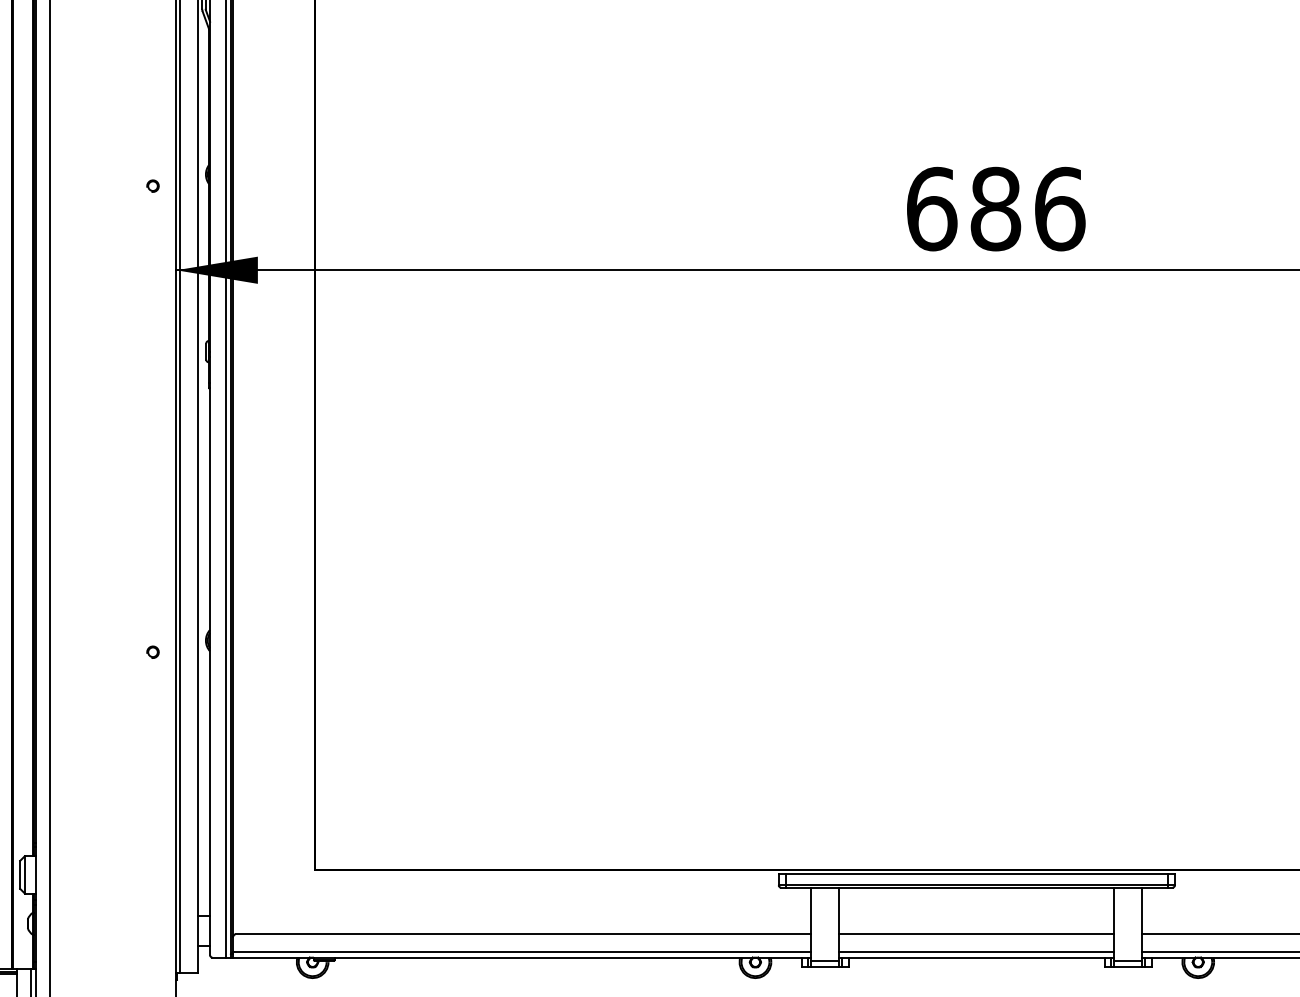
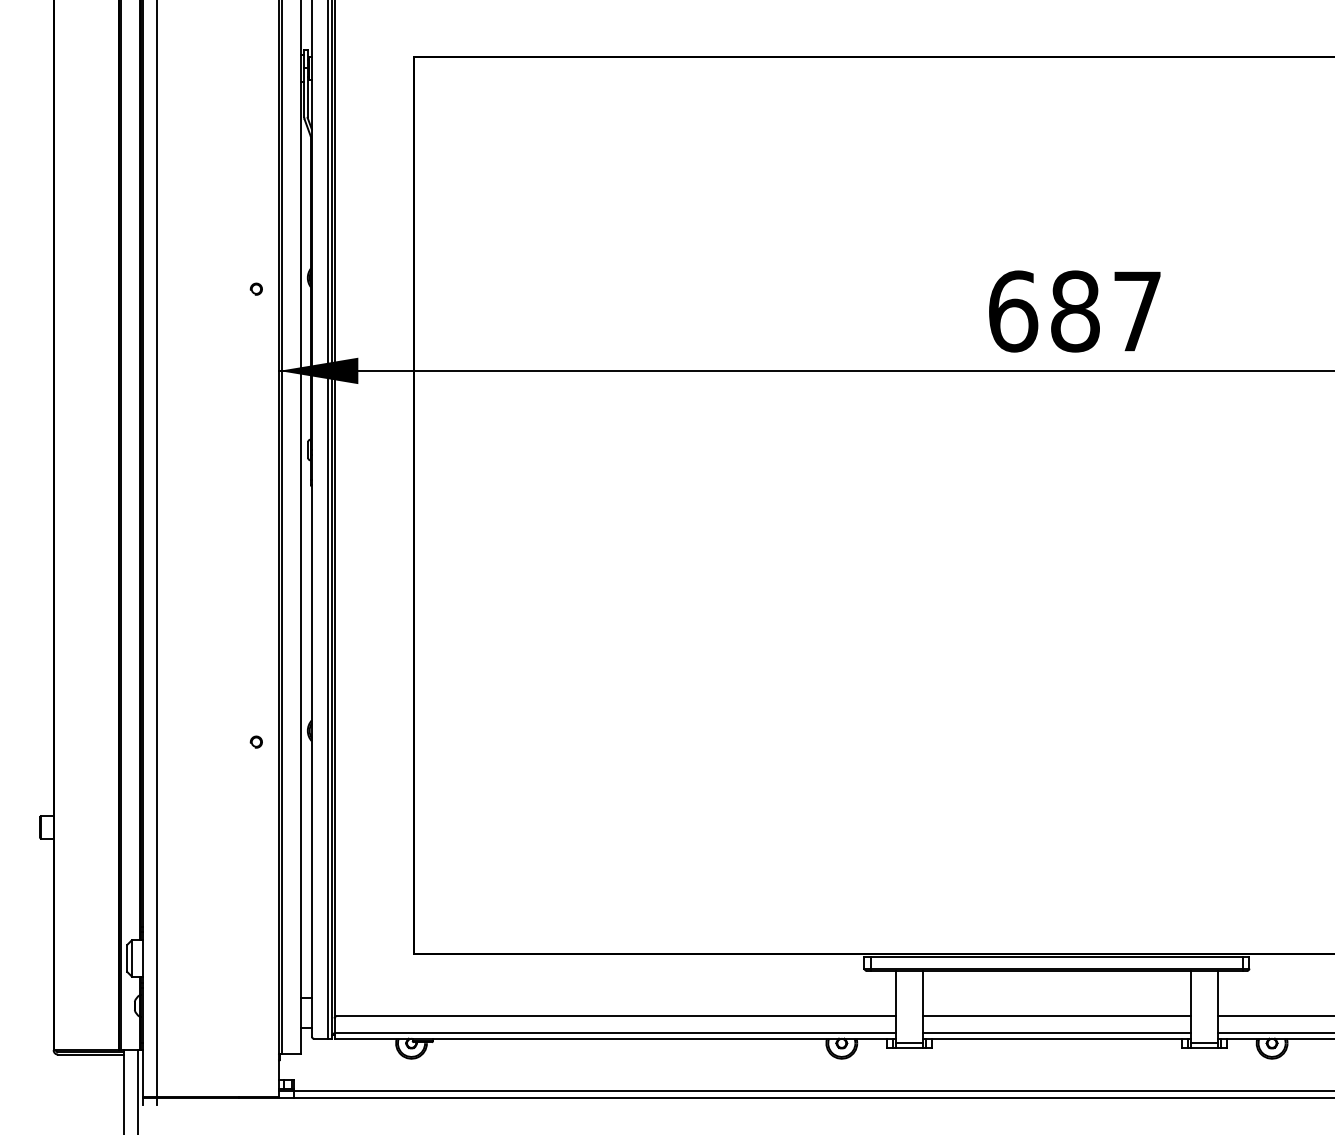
text: (1059, 209) -> (1137, 311), 686 -> 687

